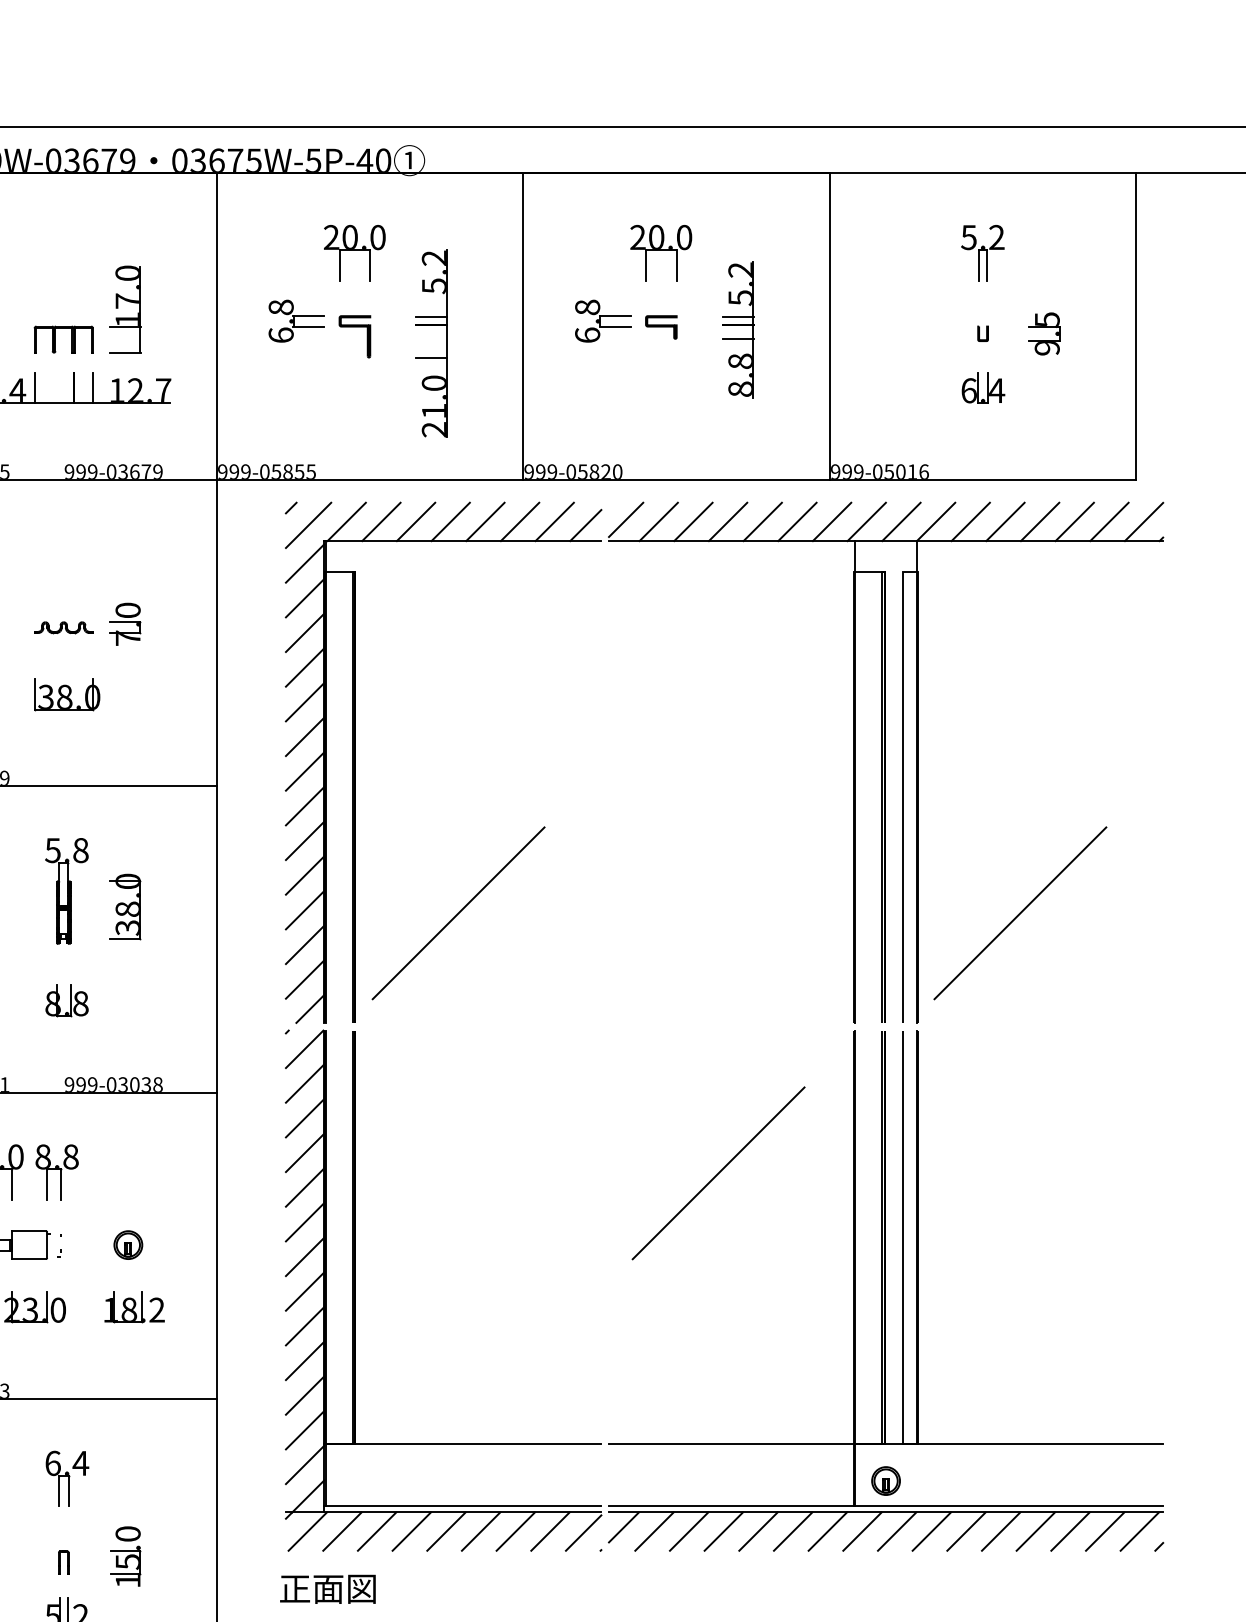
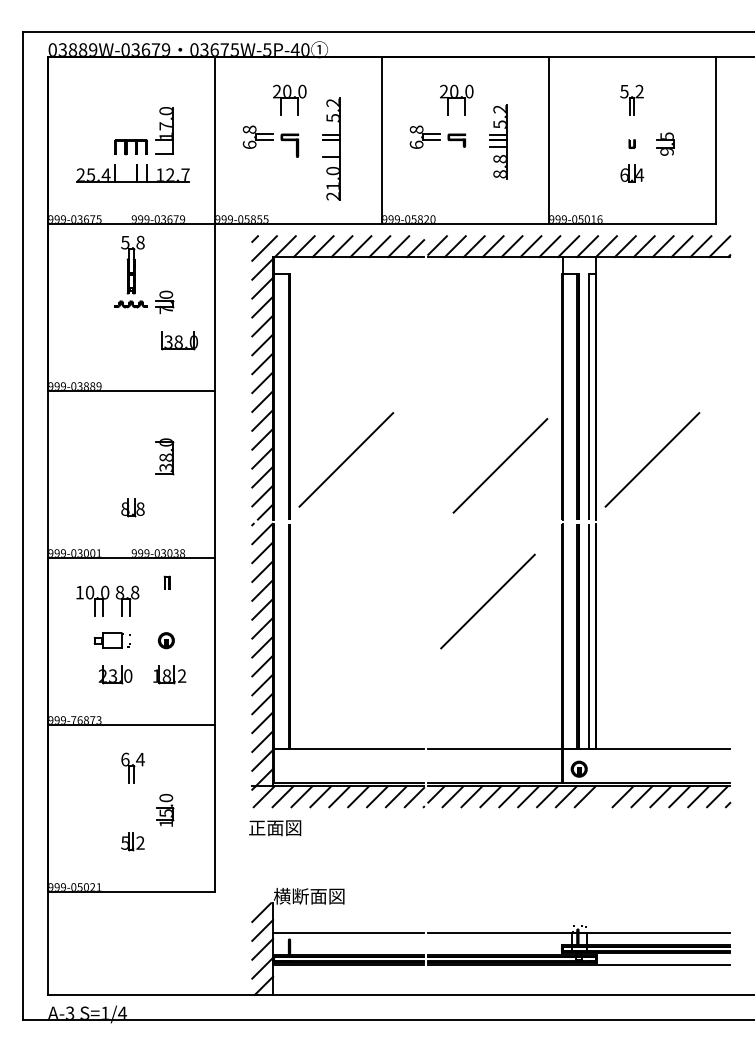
part: (66, 694) -> (179, 340), moved
part: (66, 890) -> (132, 264), moved
line: (741, 923) -> (500, 465), added
line: (930, 1531) -> (603, 796), removed
part: (62, 1562) -> (166, 582), moved

